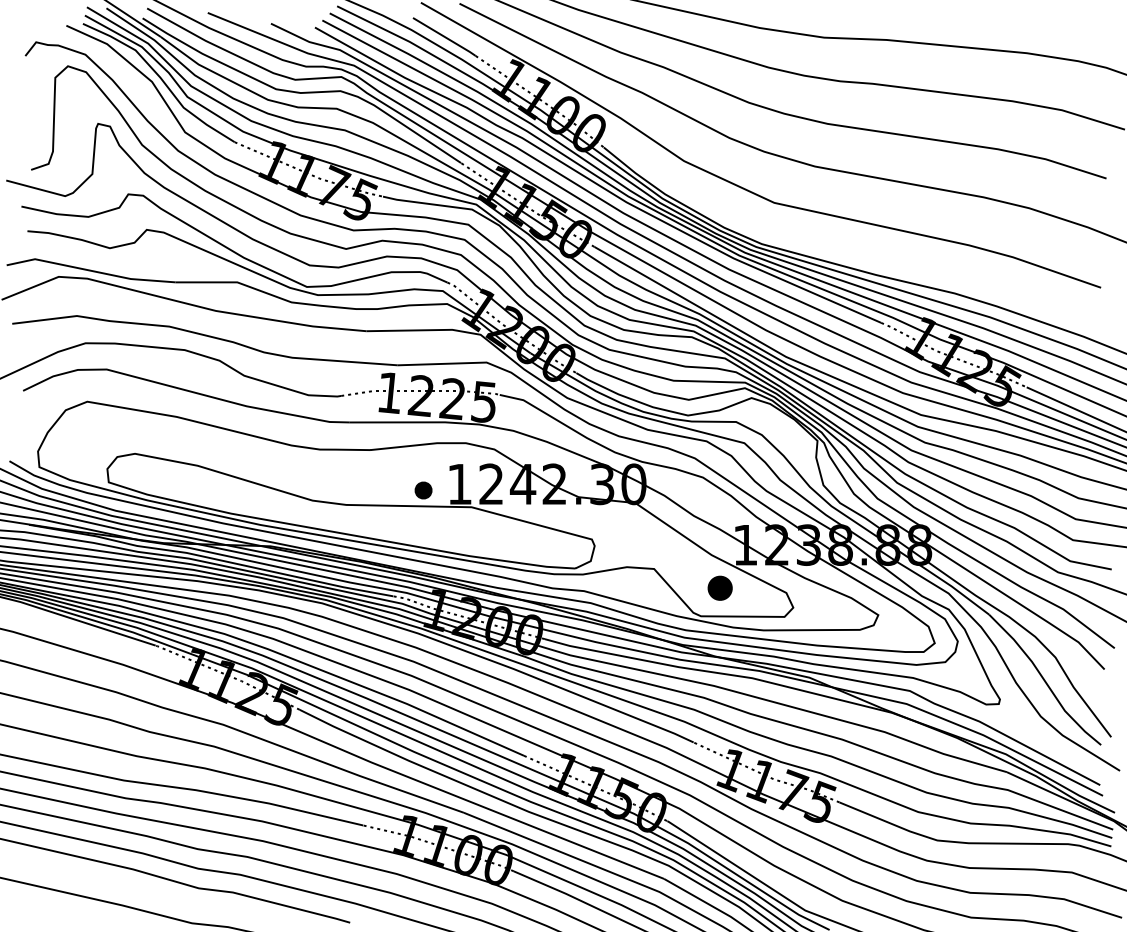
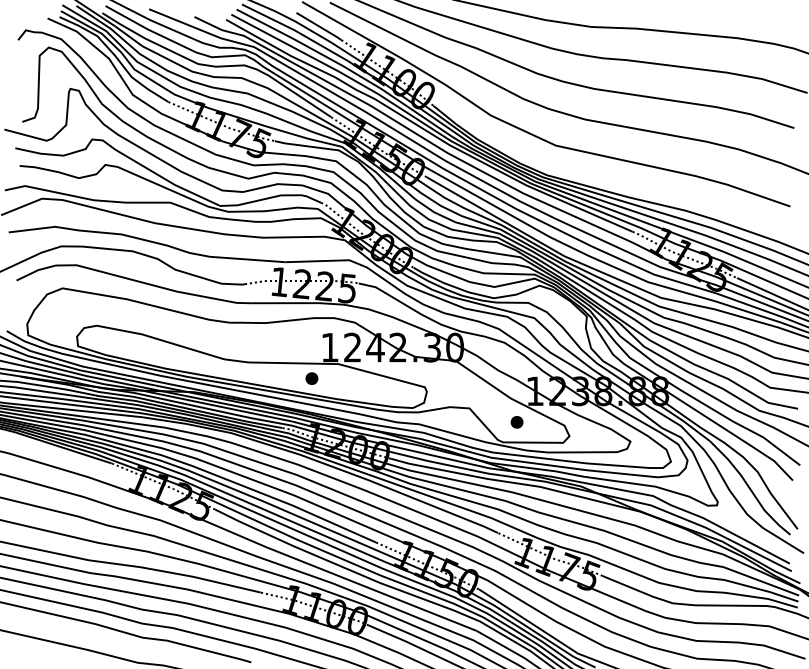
part: (423, 490) -> (311, 378), moved
part: (720, 588) -> (517, 422), size x0.71

